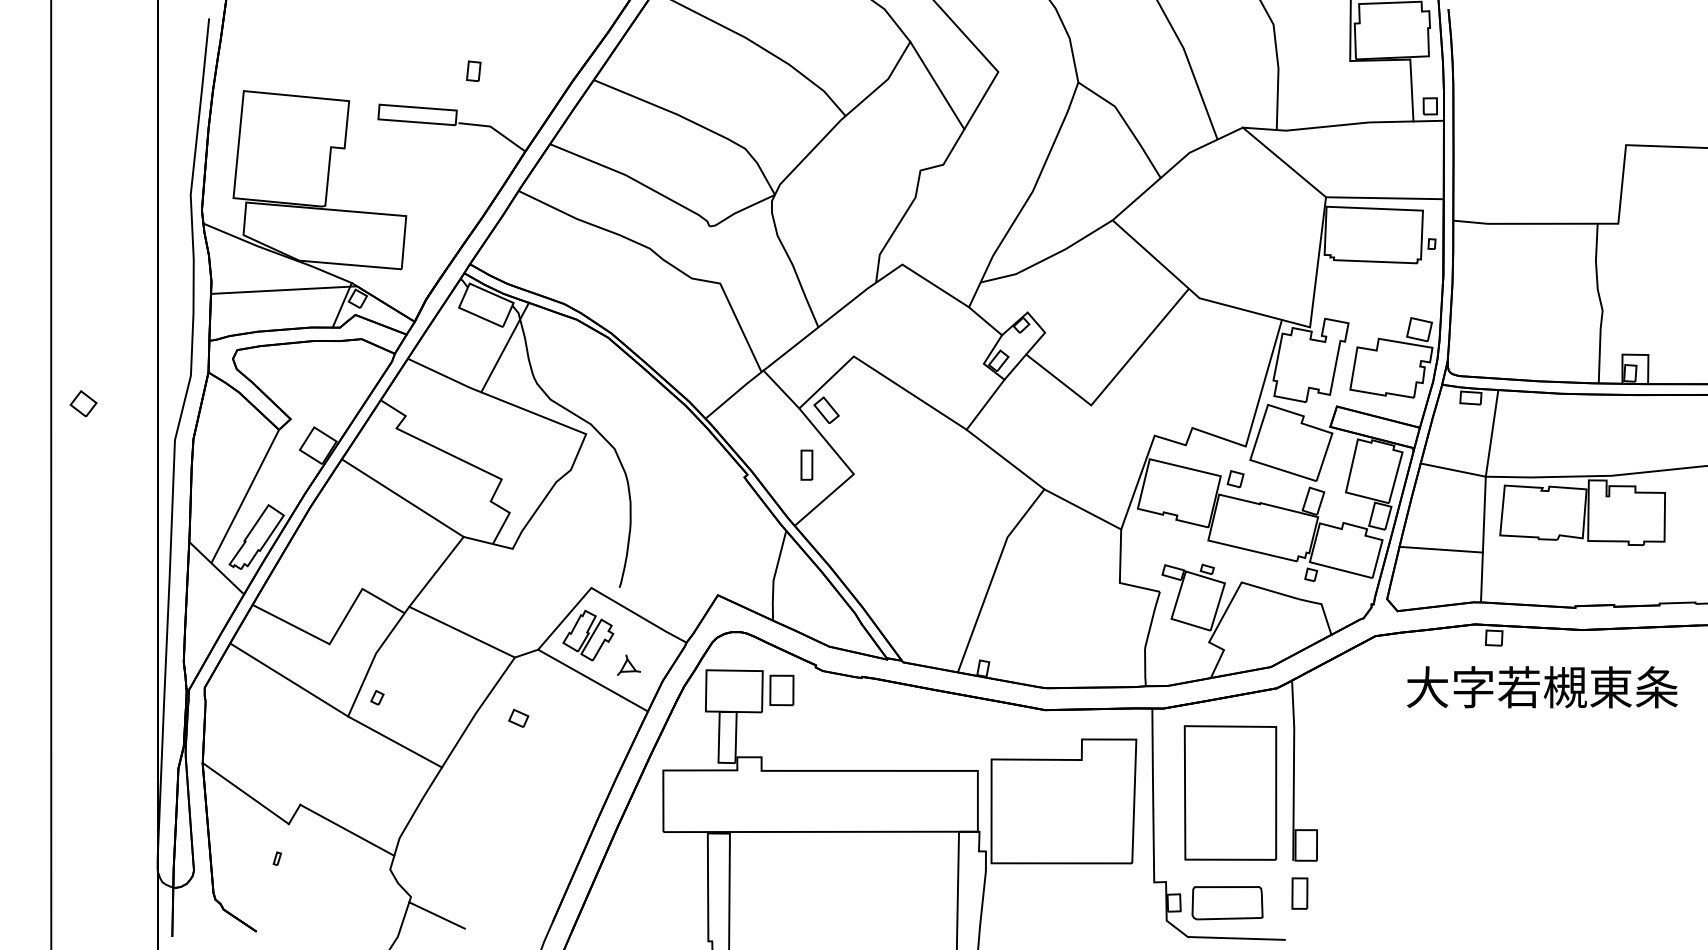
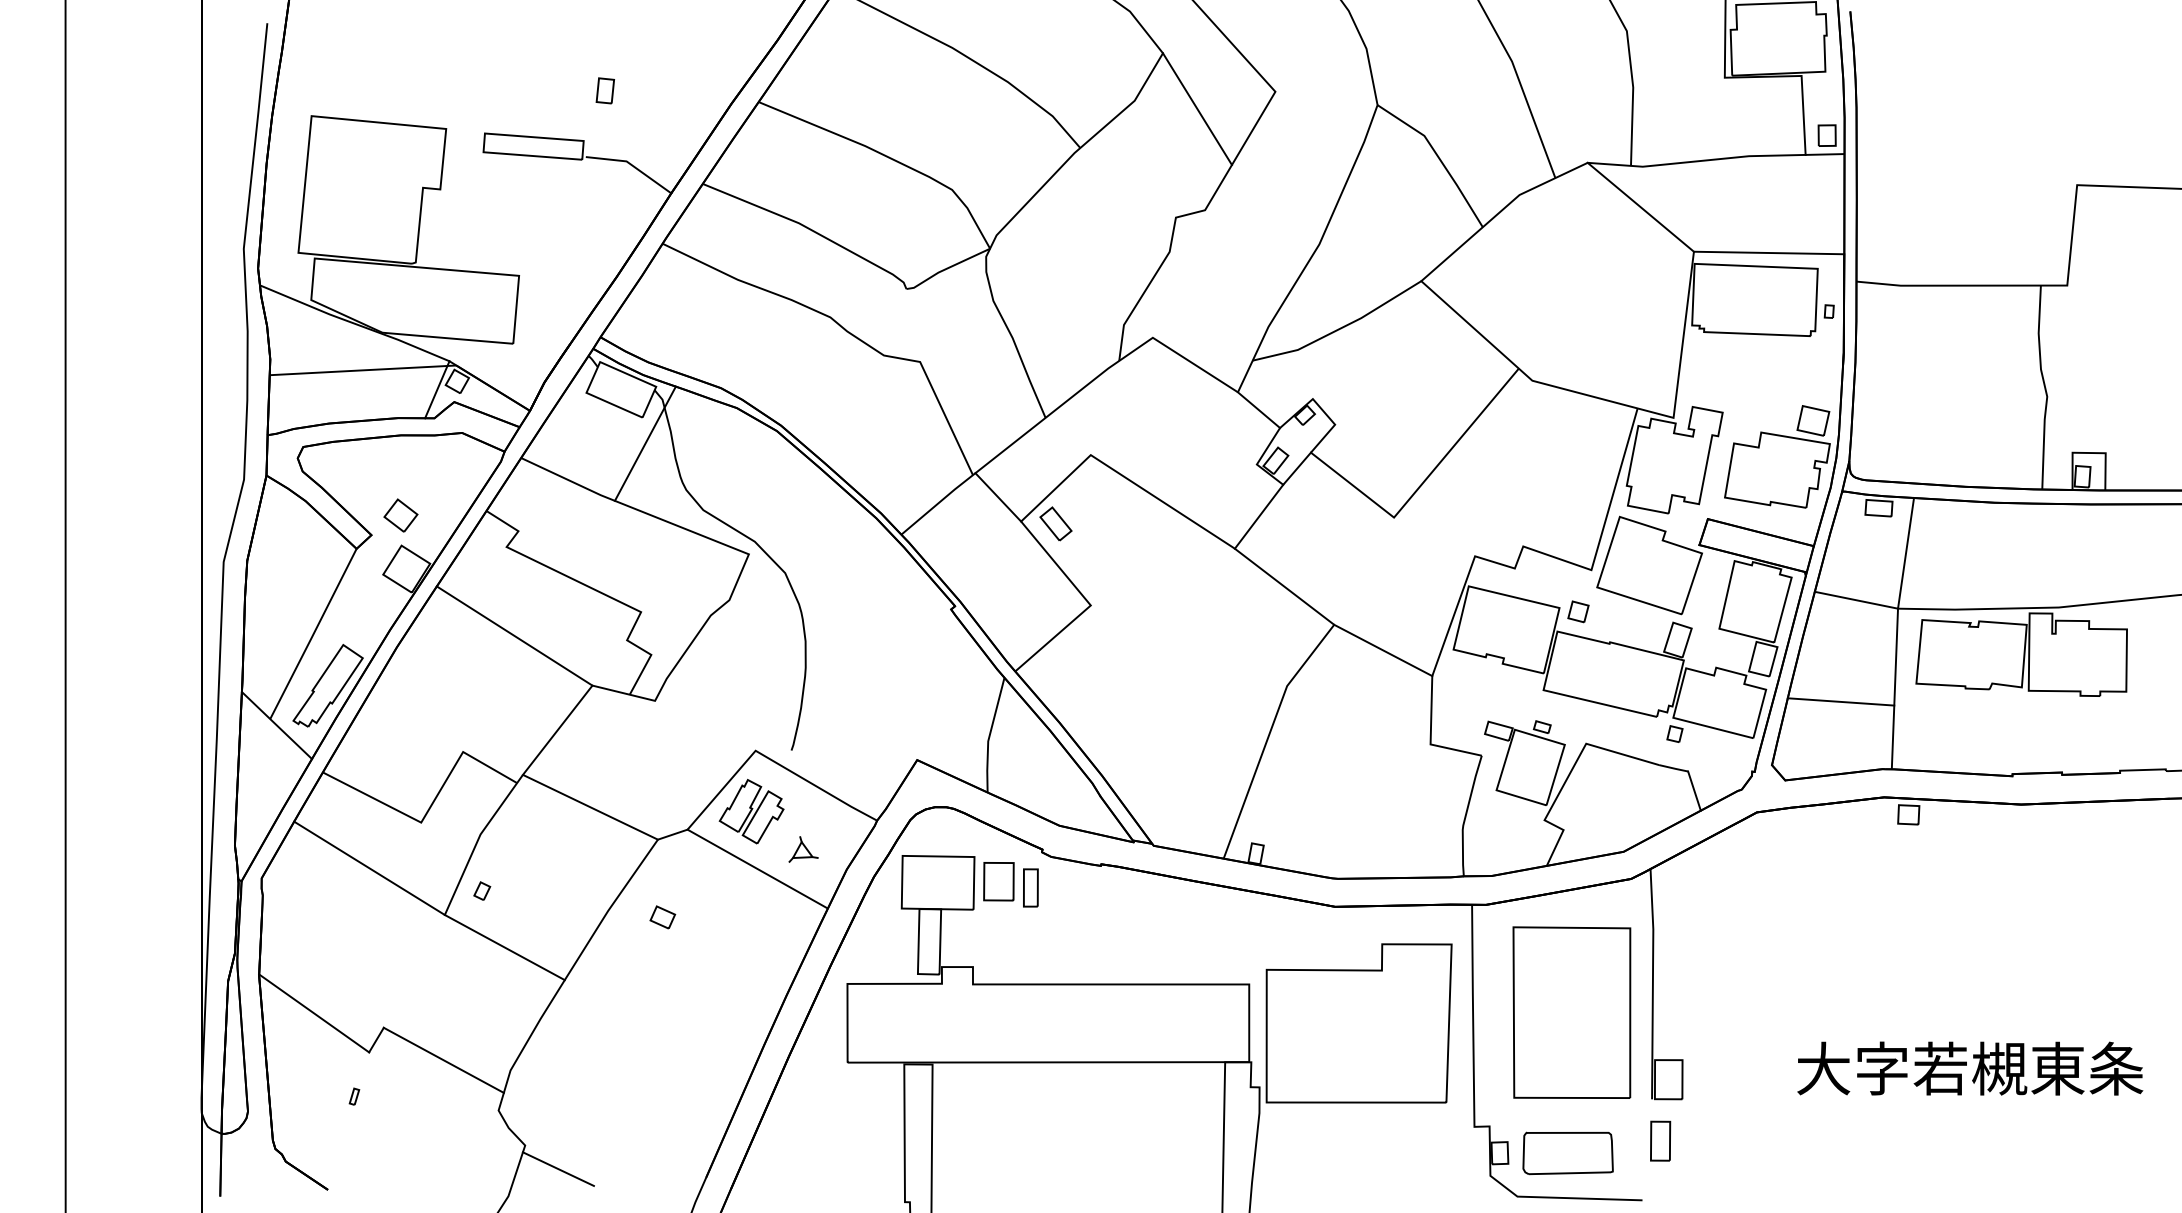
part: (83, 403) -> (400, 515), moved
part: (806, 464) -> (1030, 887), moved
text: (1542, 687) -> (1970, 1068), moved

